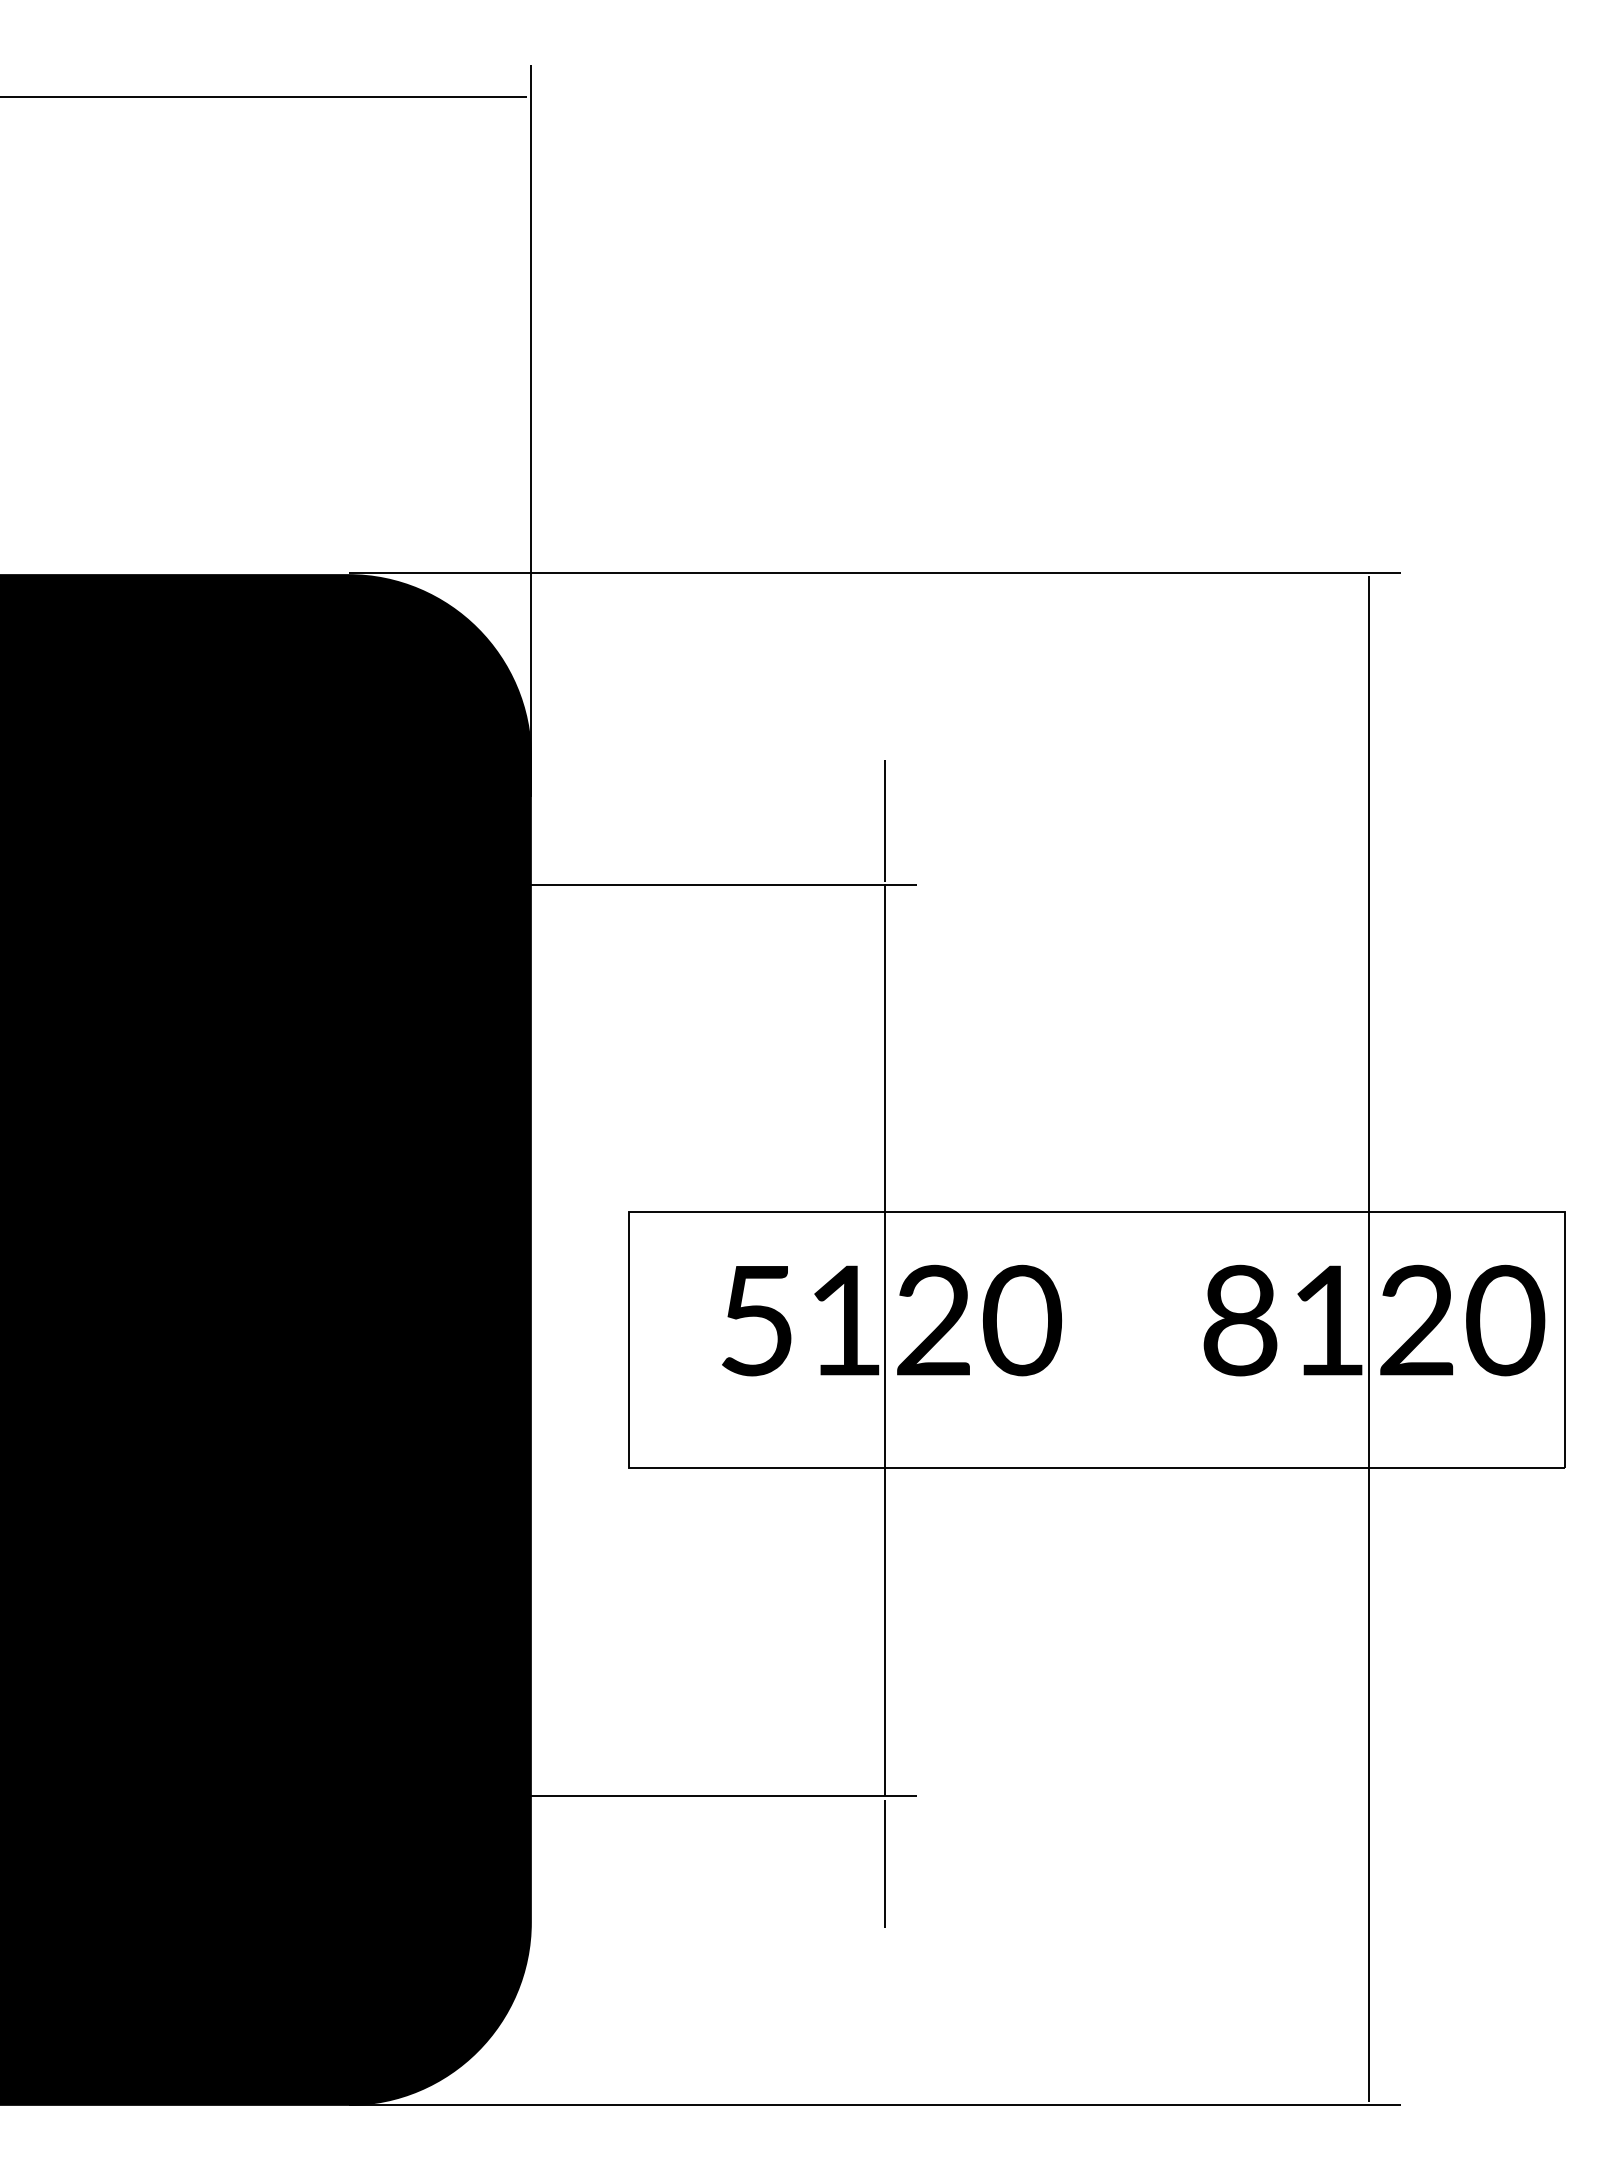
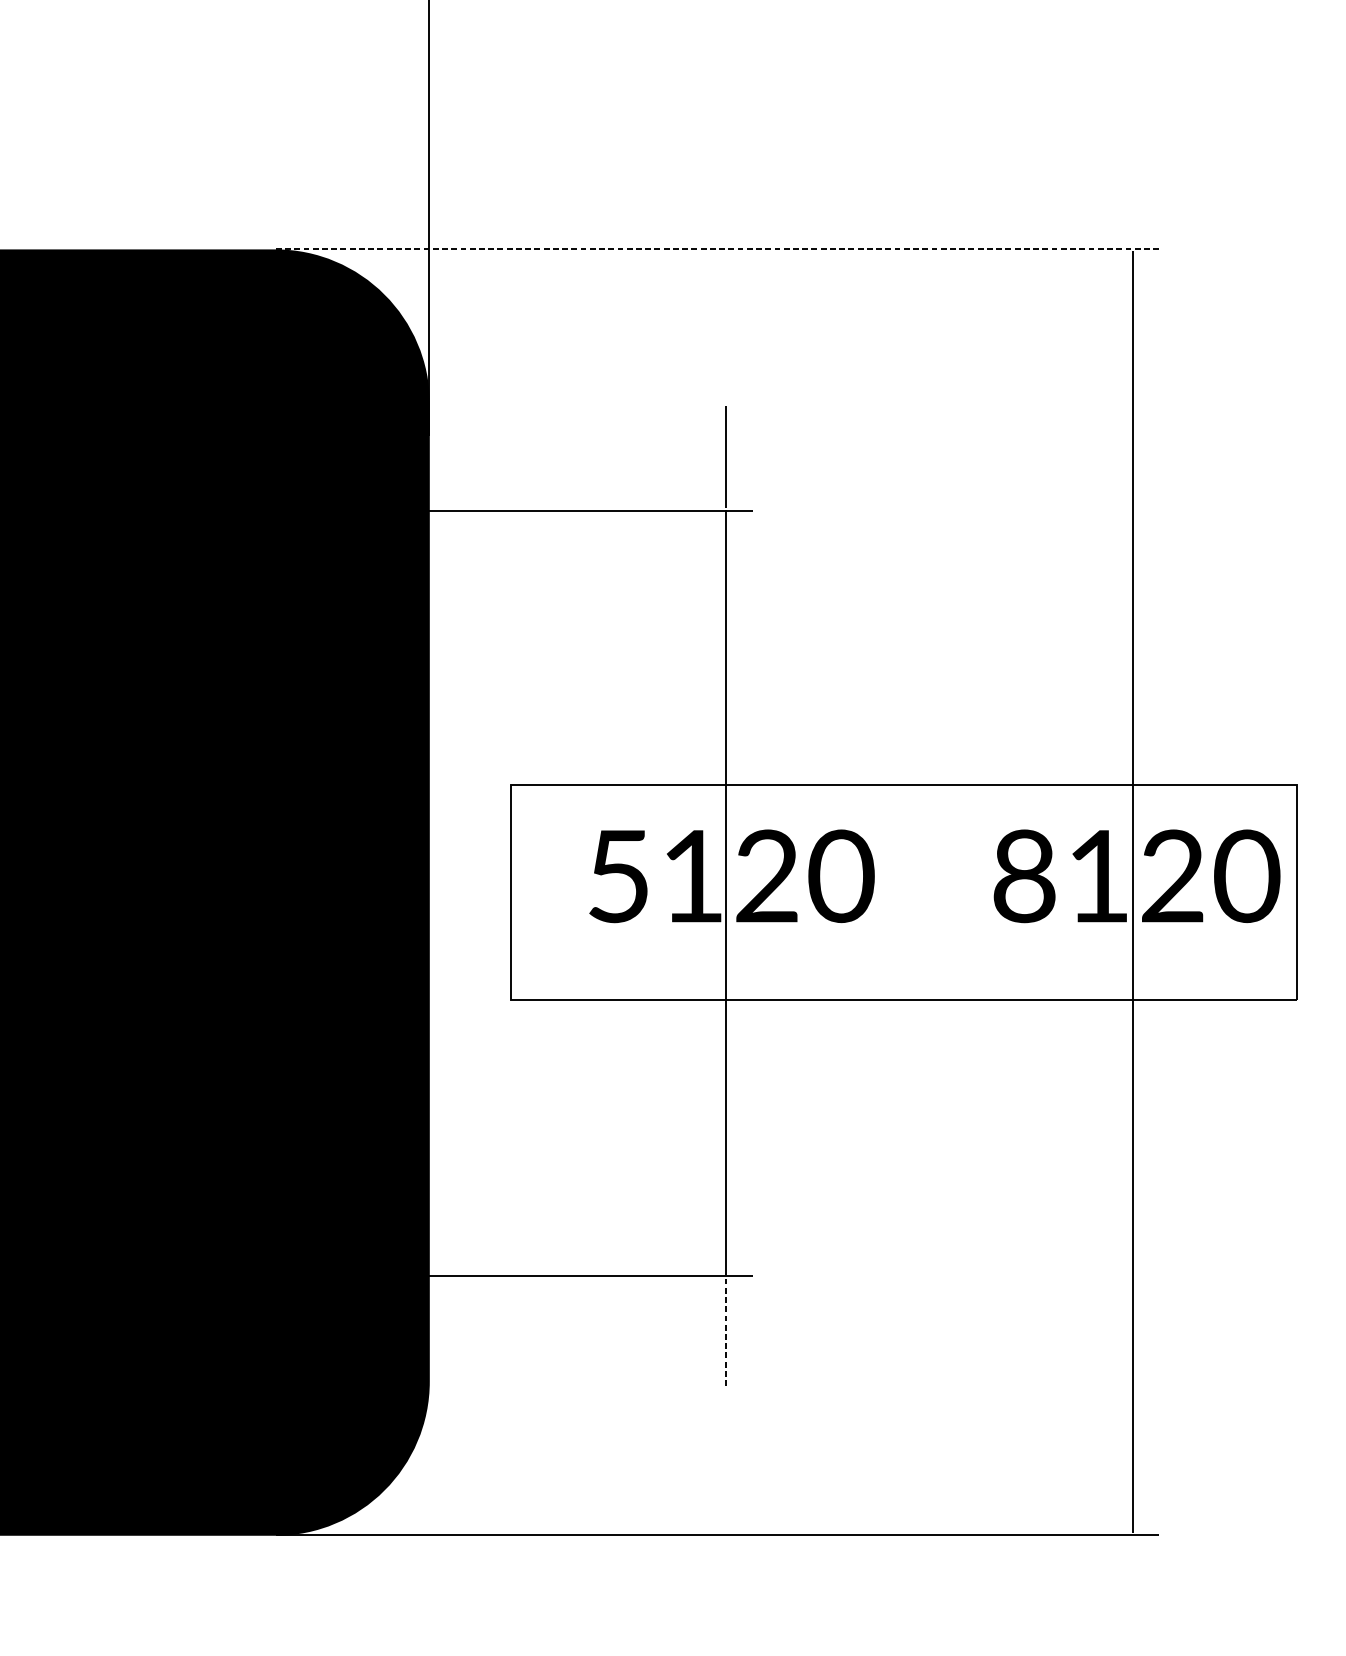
line: (874, 572) -> (717, 248), solid -> dashed
line: (885, 1864) -> (726, 1332), solid -> dashed

